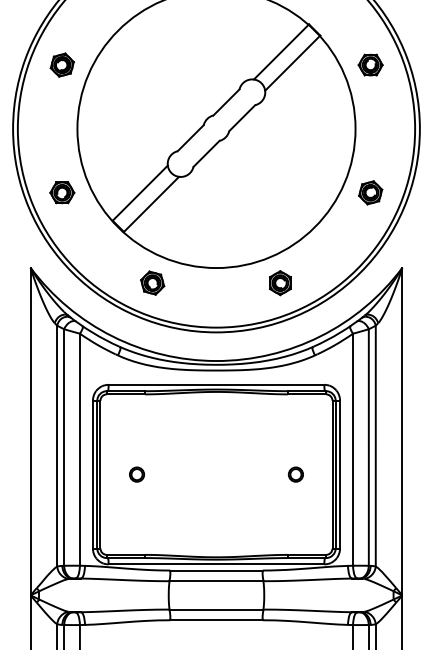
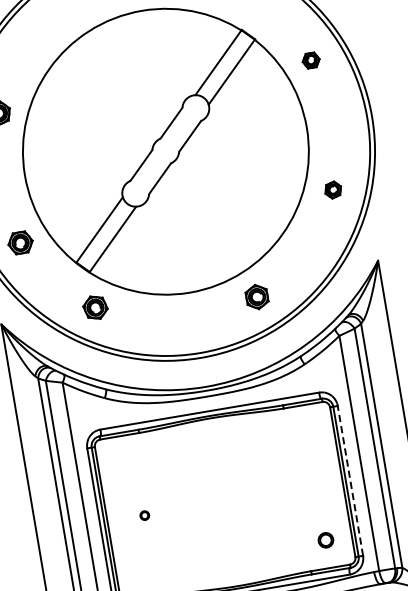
part: (370, 64) -> (310, 59), size x0.7
part: (370, 192) -> (332, 189), size x0.7
part: (152, 282) -> (95, 307), moved
part: (137, 474) -> (145, 515), size x0.6
part: (295, 474) -> (325, 540), moved
line: (340, 474) -> (350, 480), solid -> dashed

